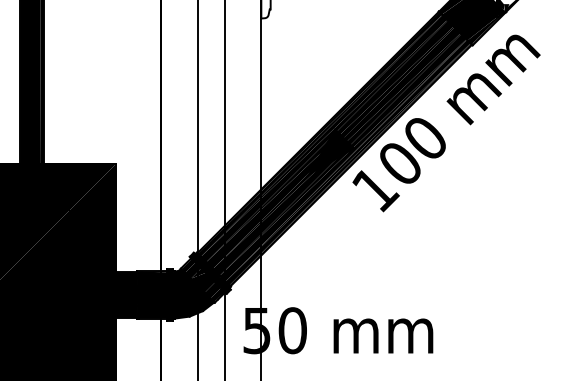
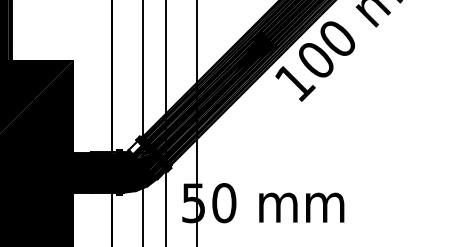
fill: (188, 265) -> (135, 147), removed

